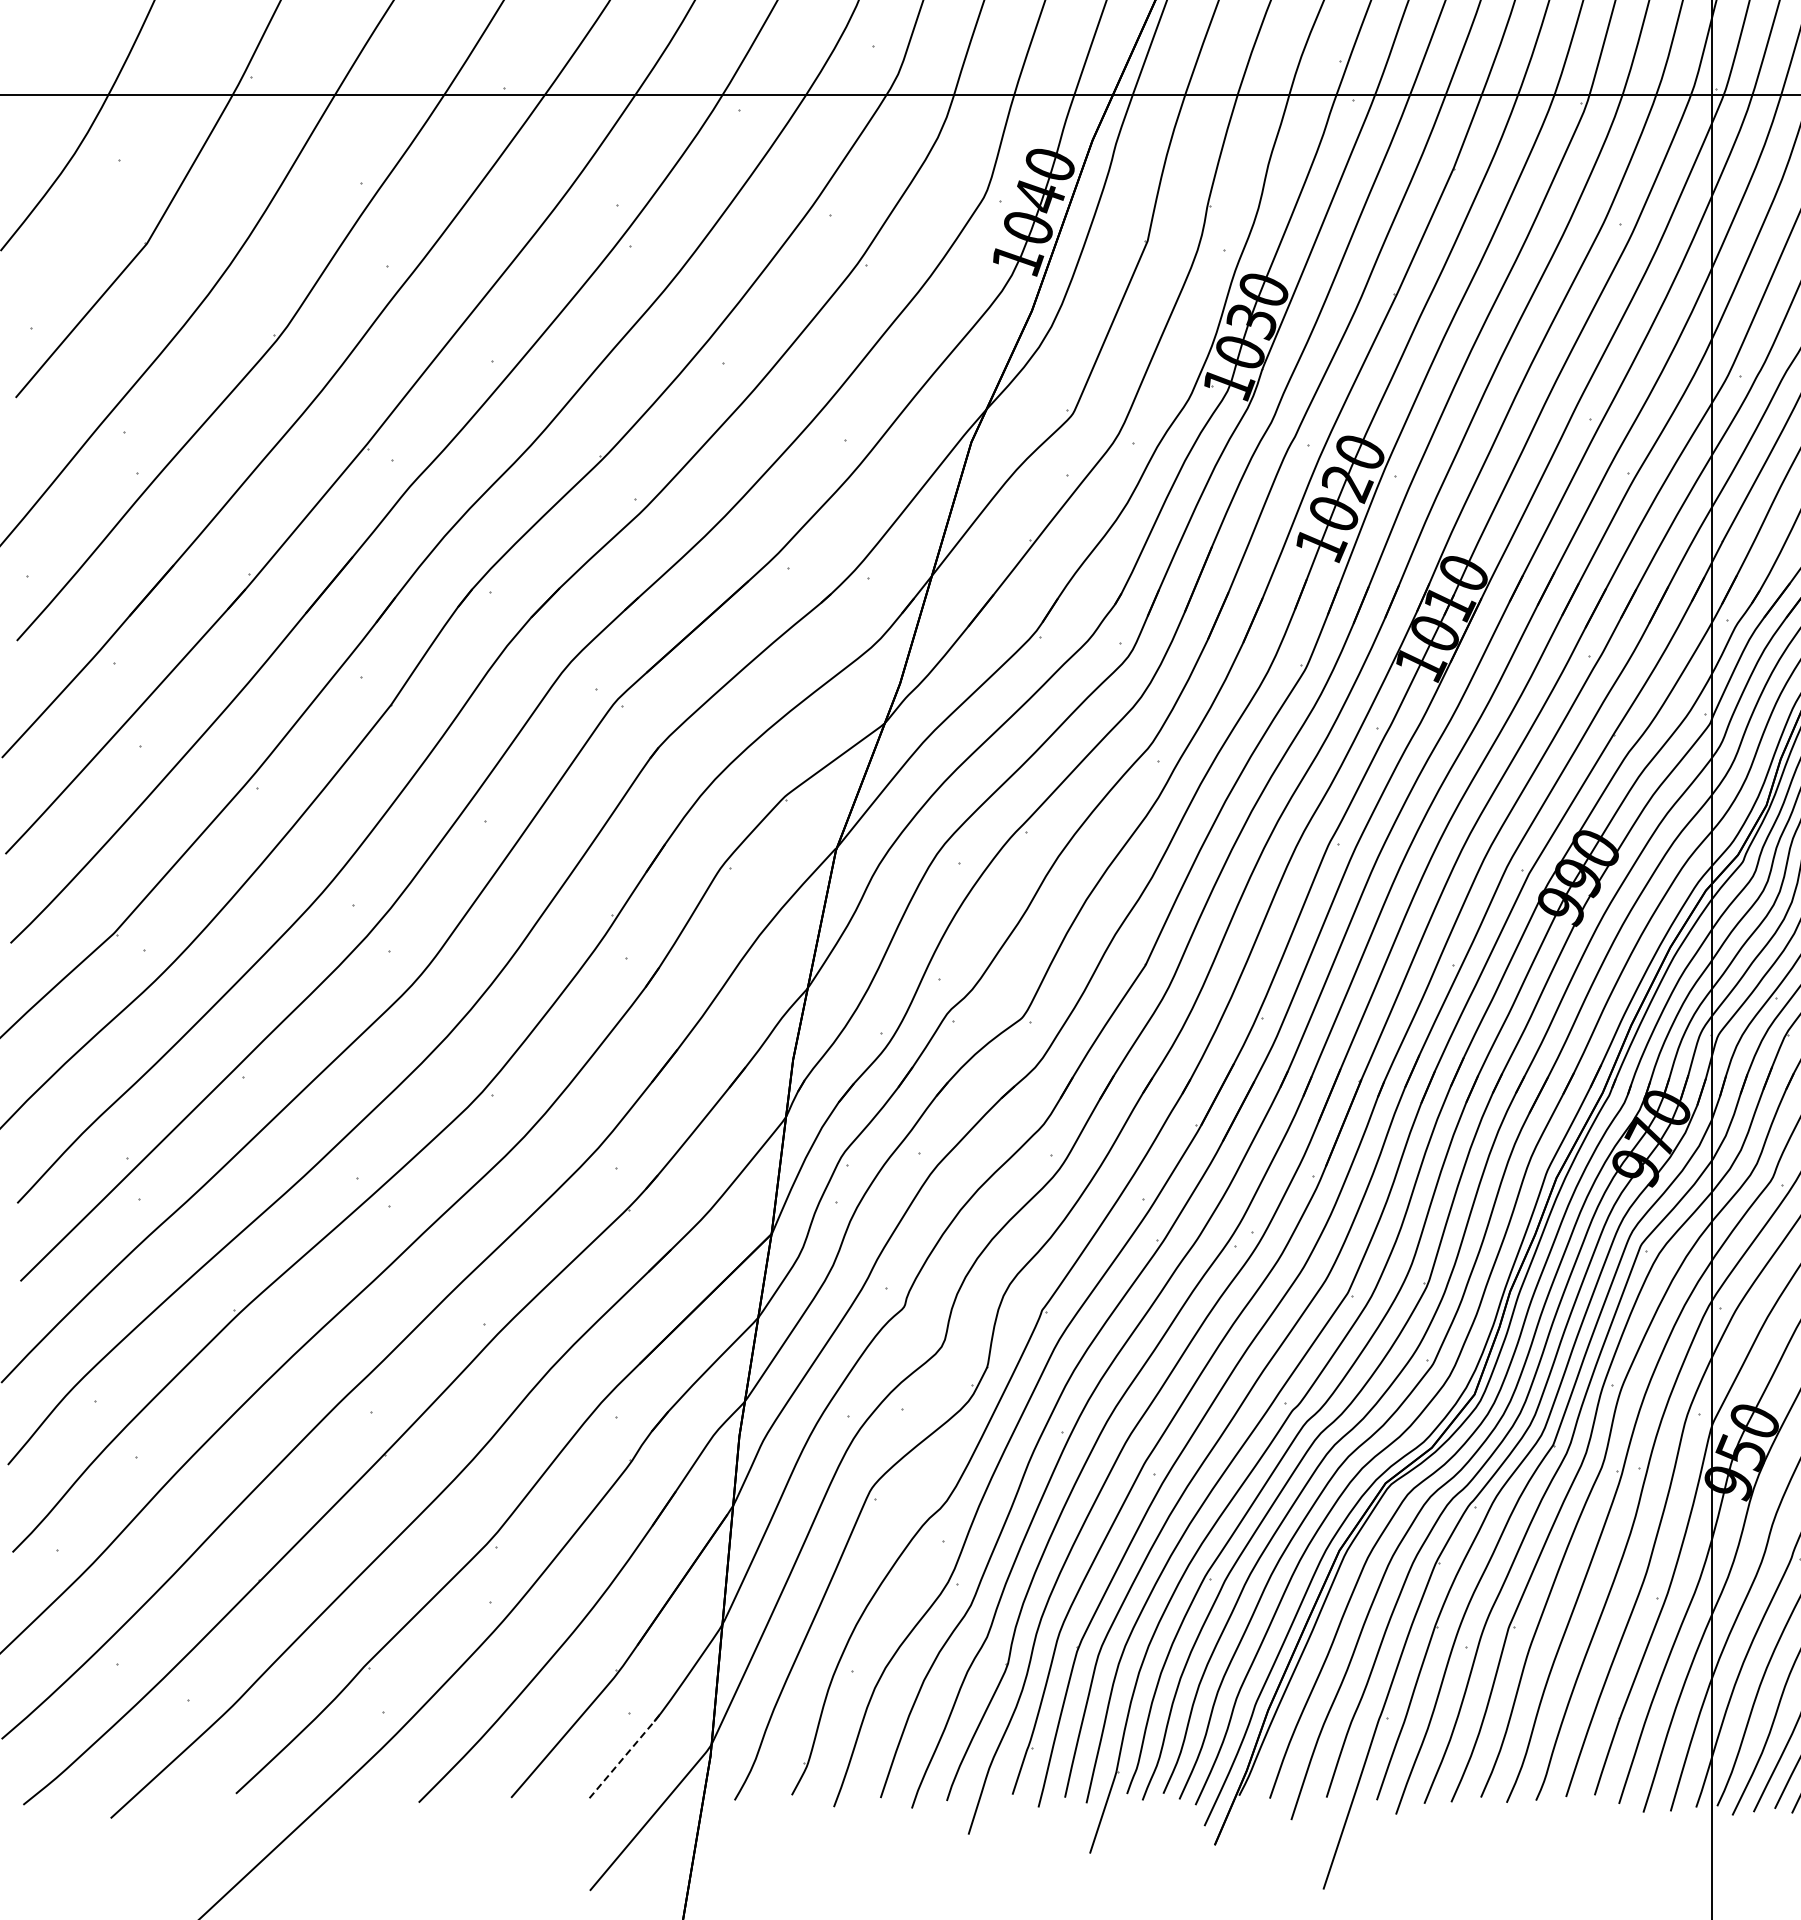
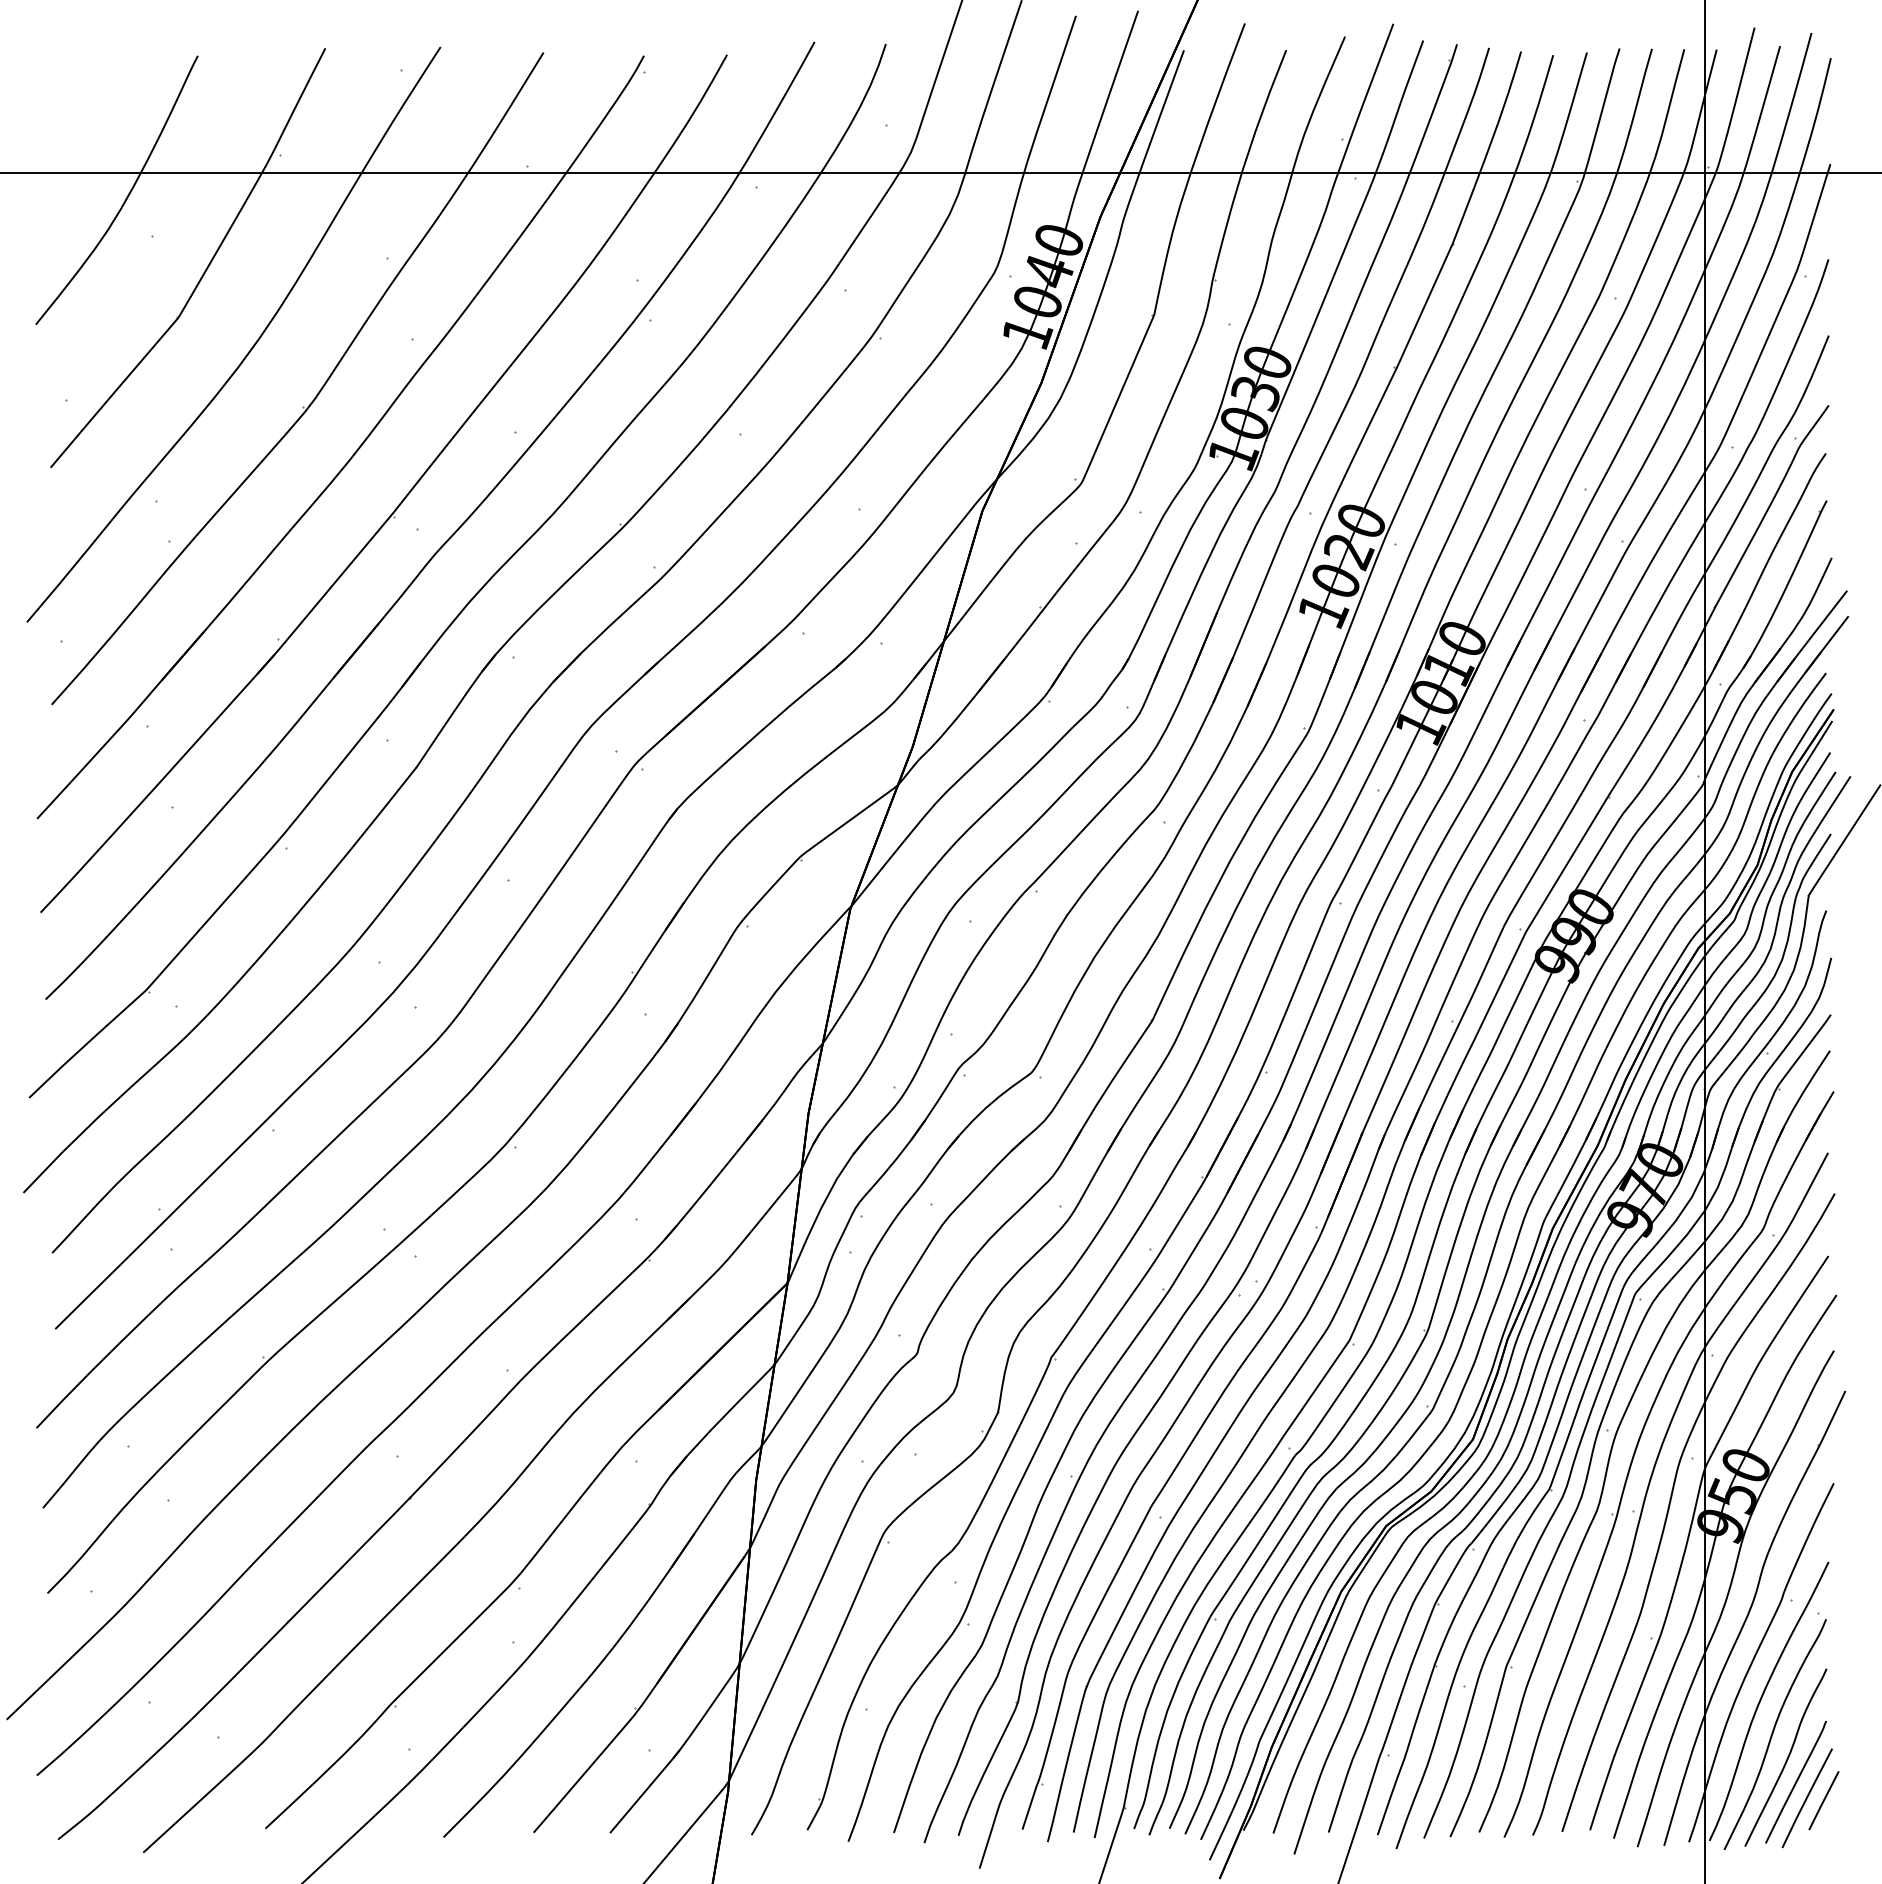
line: (625, 1755) -> (645, 1791), dashed -> solid

